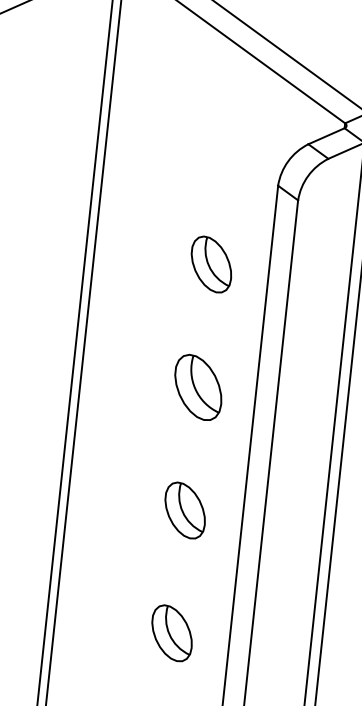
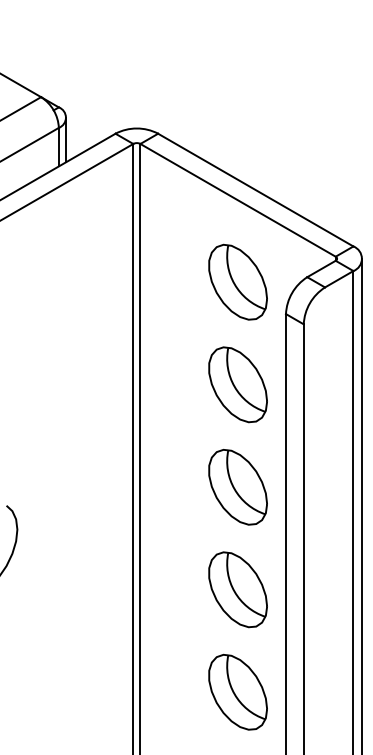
part: (224, 140) -> (237, 281), added
part: (210, 264) -> (237, 384), size x1.67
part: (197, 387) -> (237, 487), size x1.43
part: (184, 510) -> (237, 589), size x1.67
part: (171, 632) -> (237, 691), size x1.67

